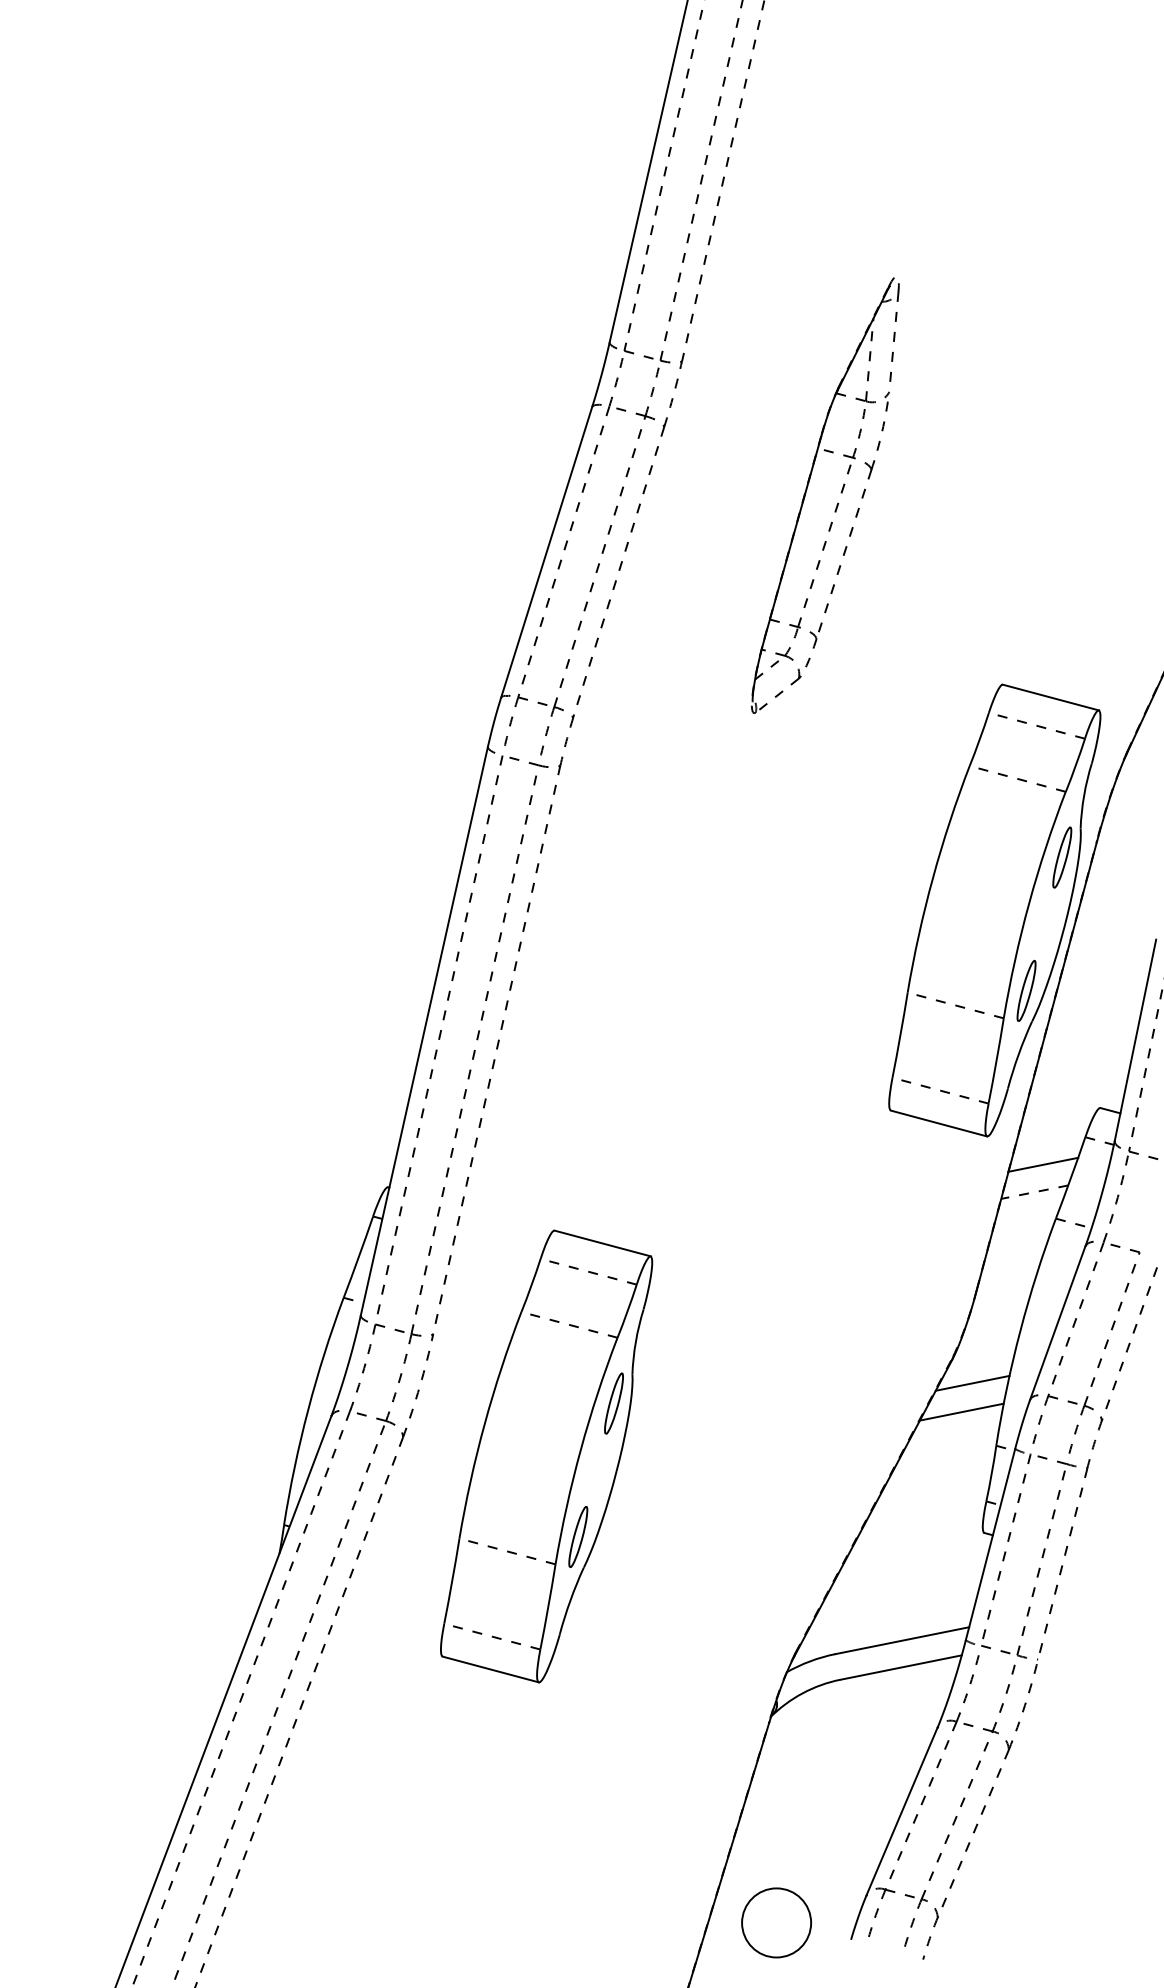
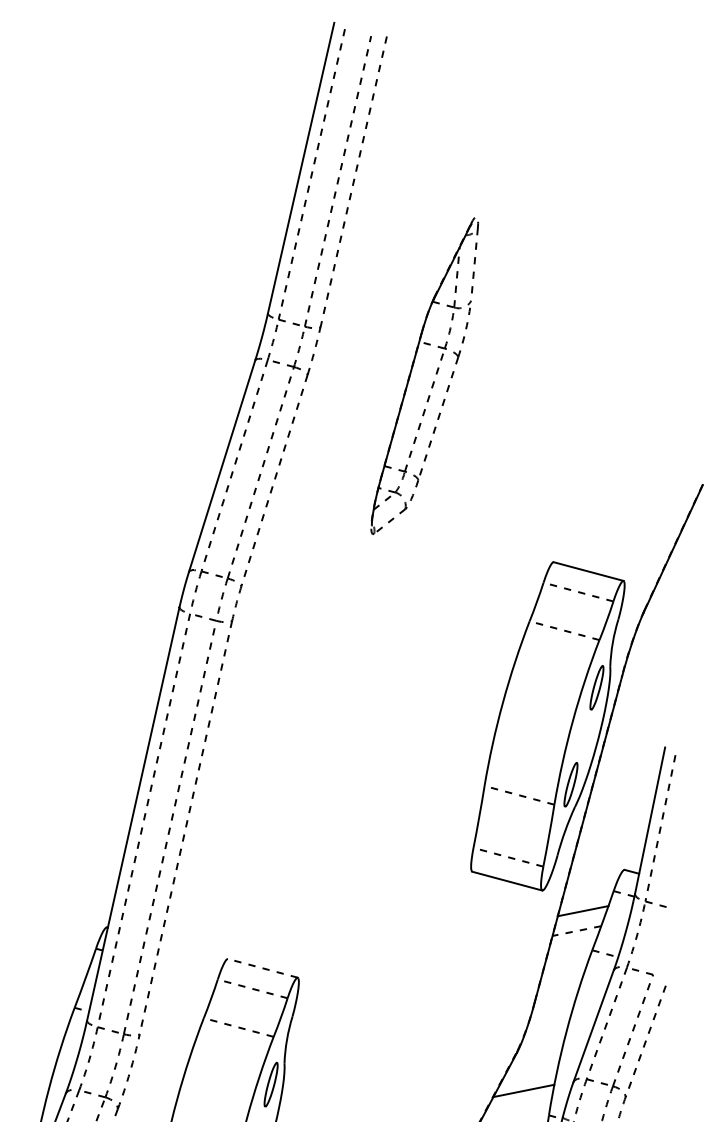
part: (837, 502) -> (433, 381), moved
line: (602, 1243) -> (262, 968), solid -> dashed
line: (972, 1382) -> (531, 1069), removed

